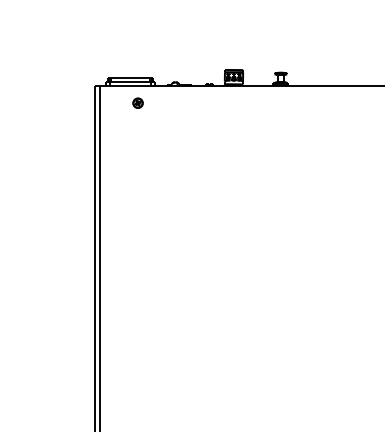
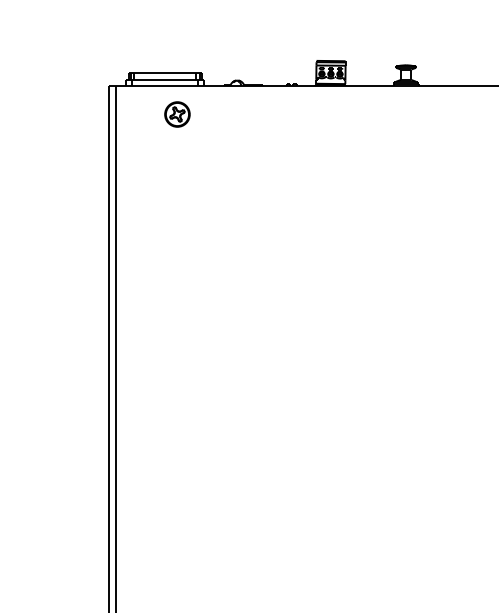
part: (137, 102) -> (176, 113), size x1.6

